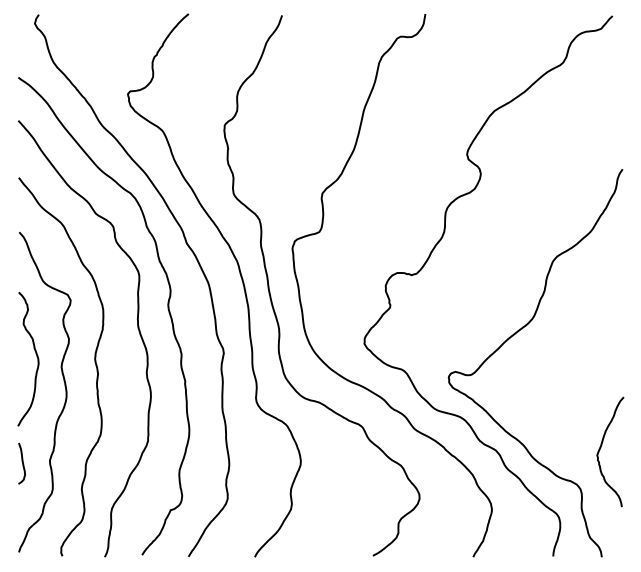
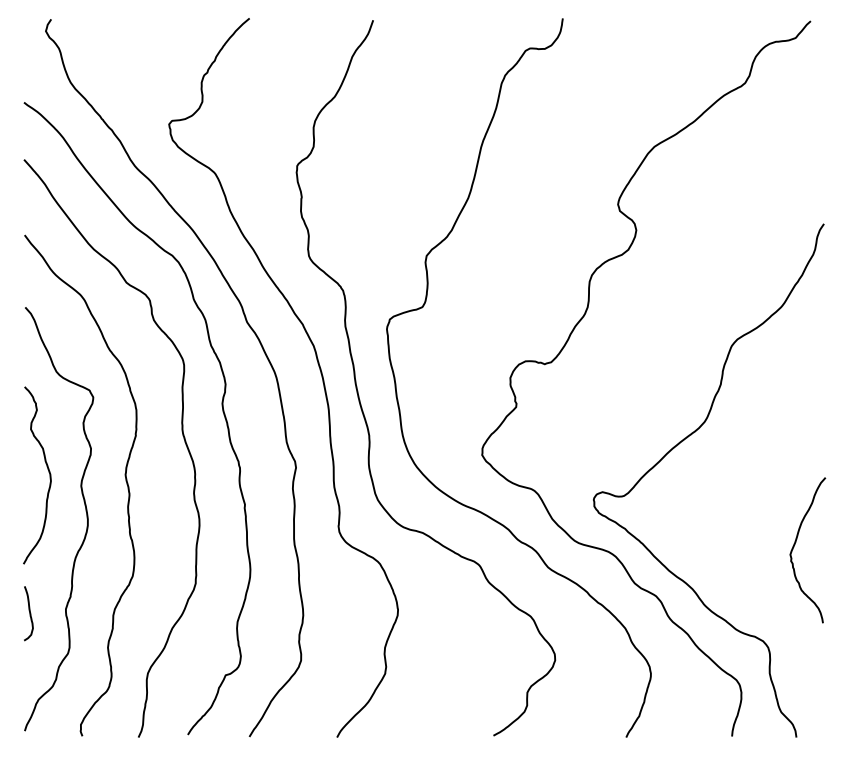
curve: (600, 449) -> (794, 547), moved

